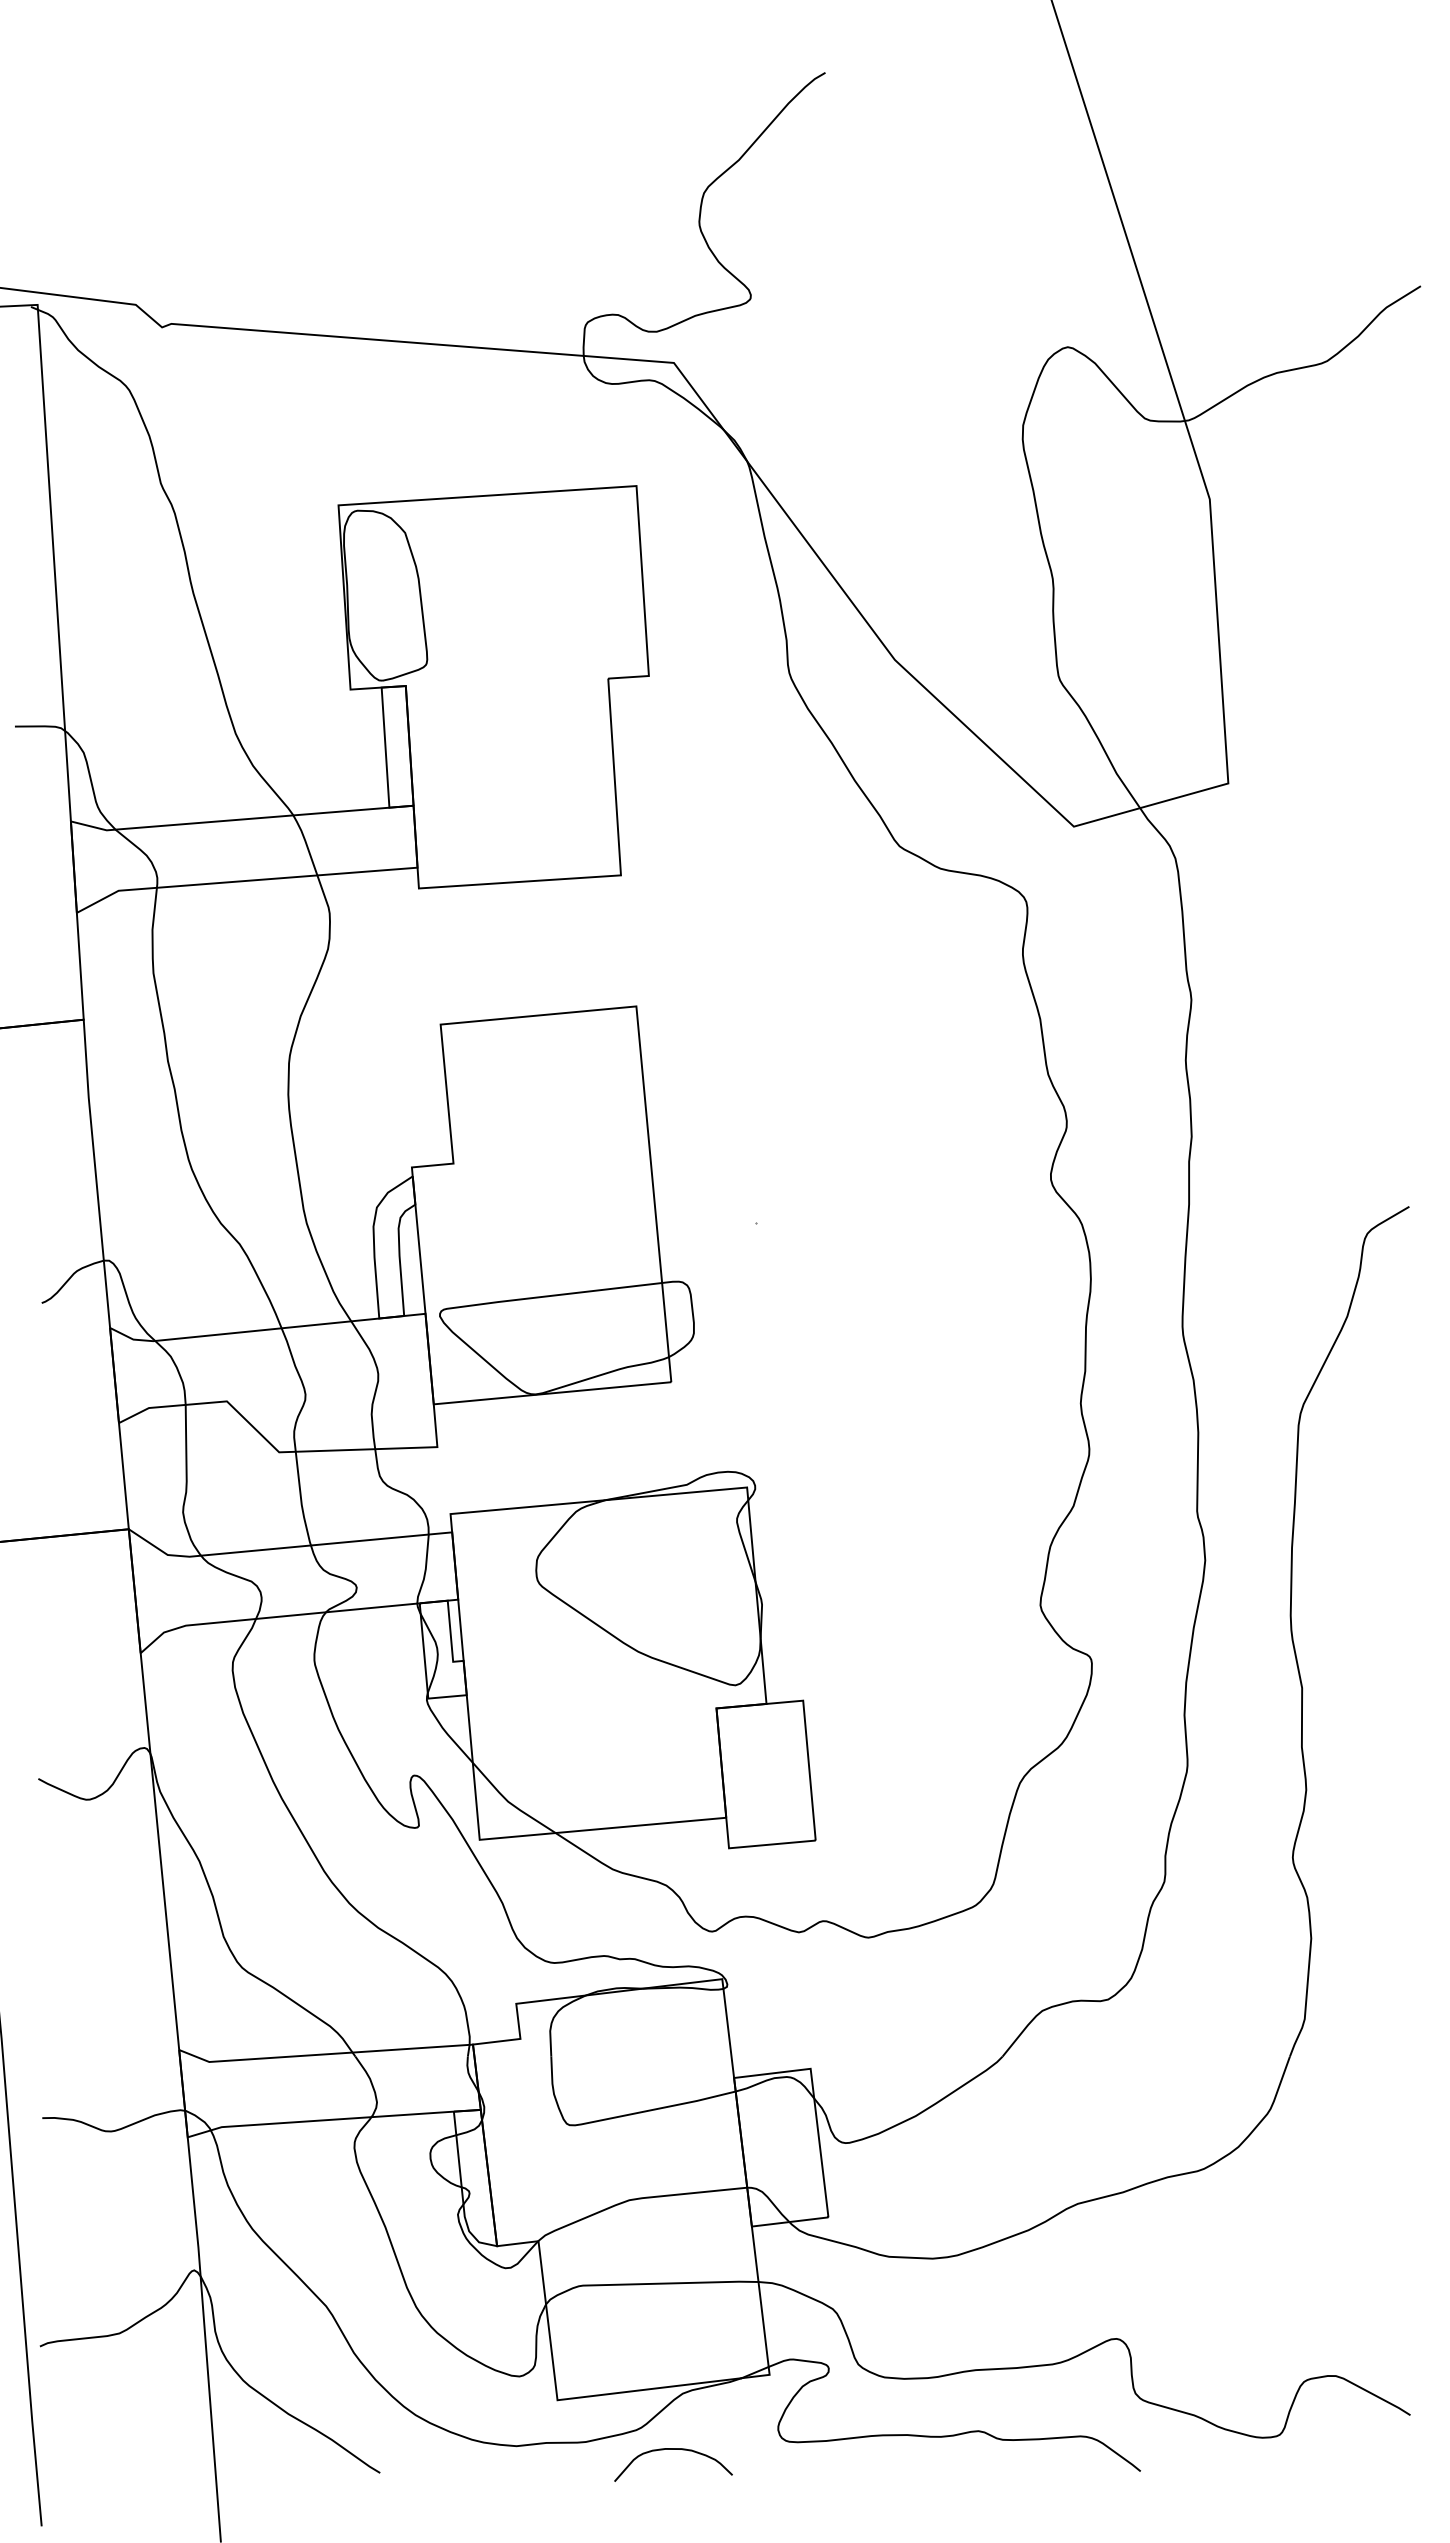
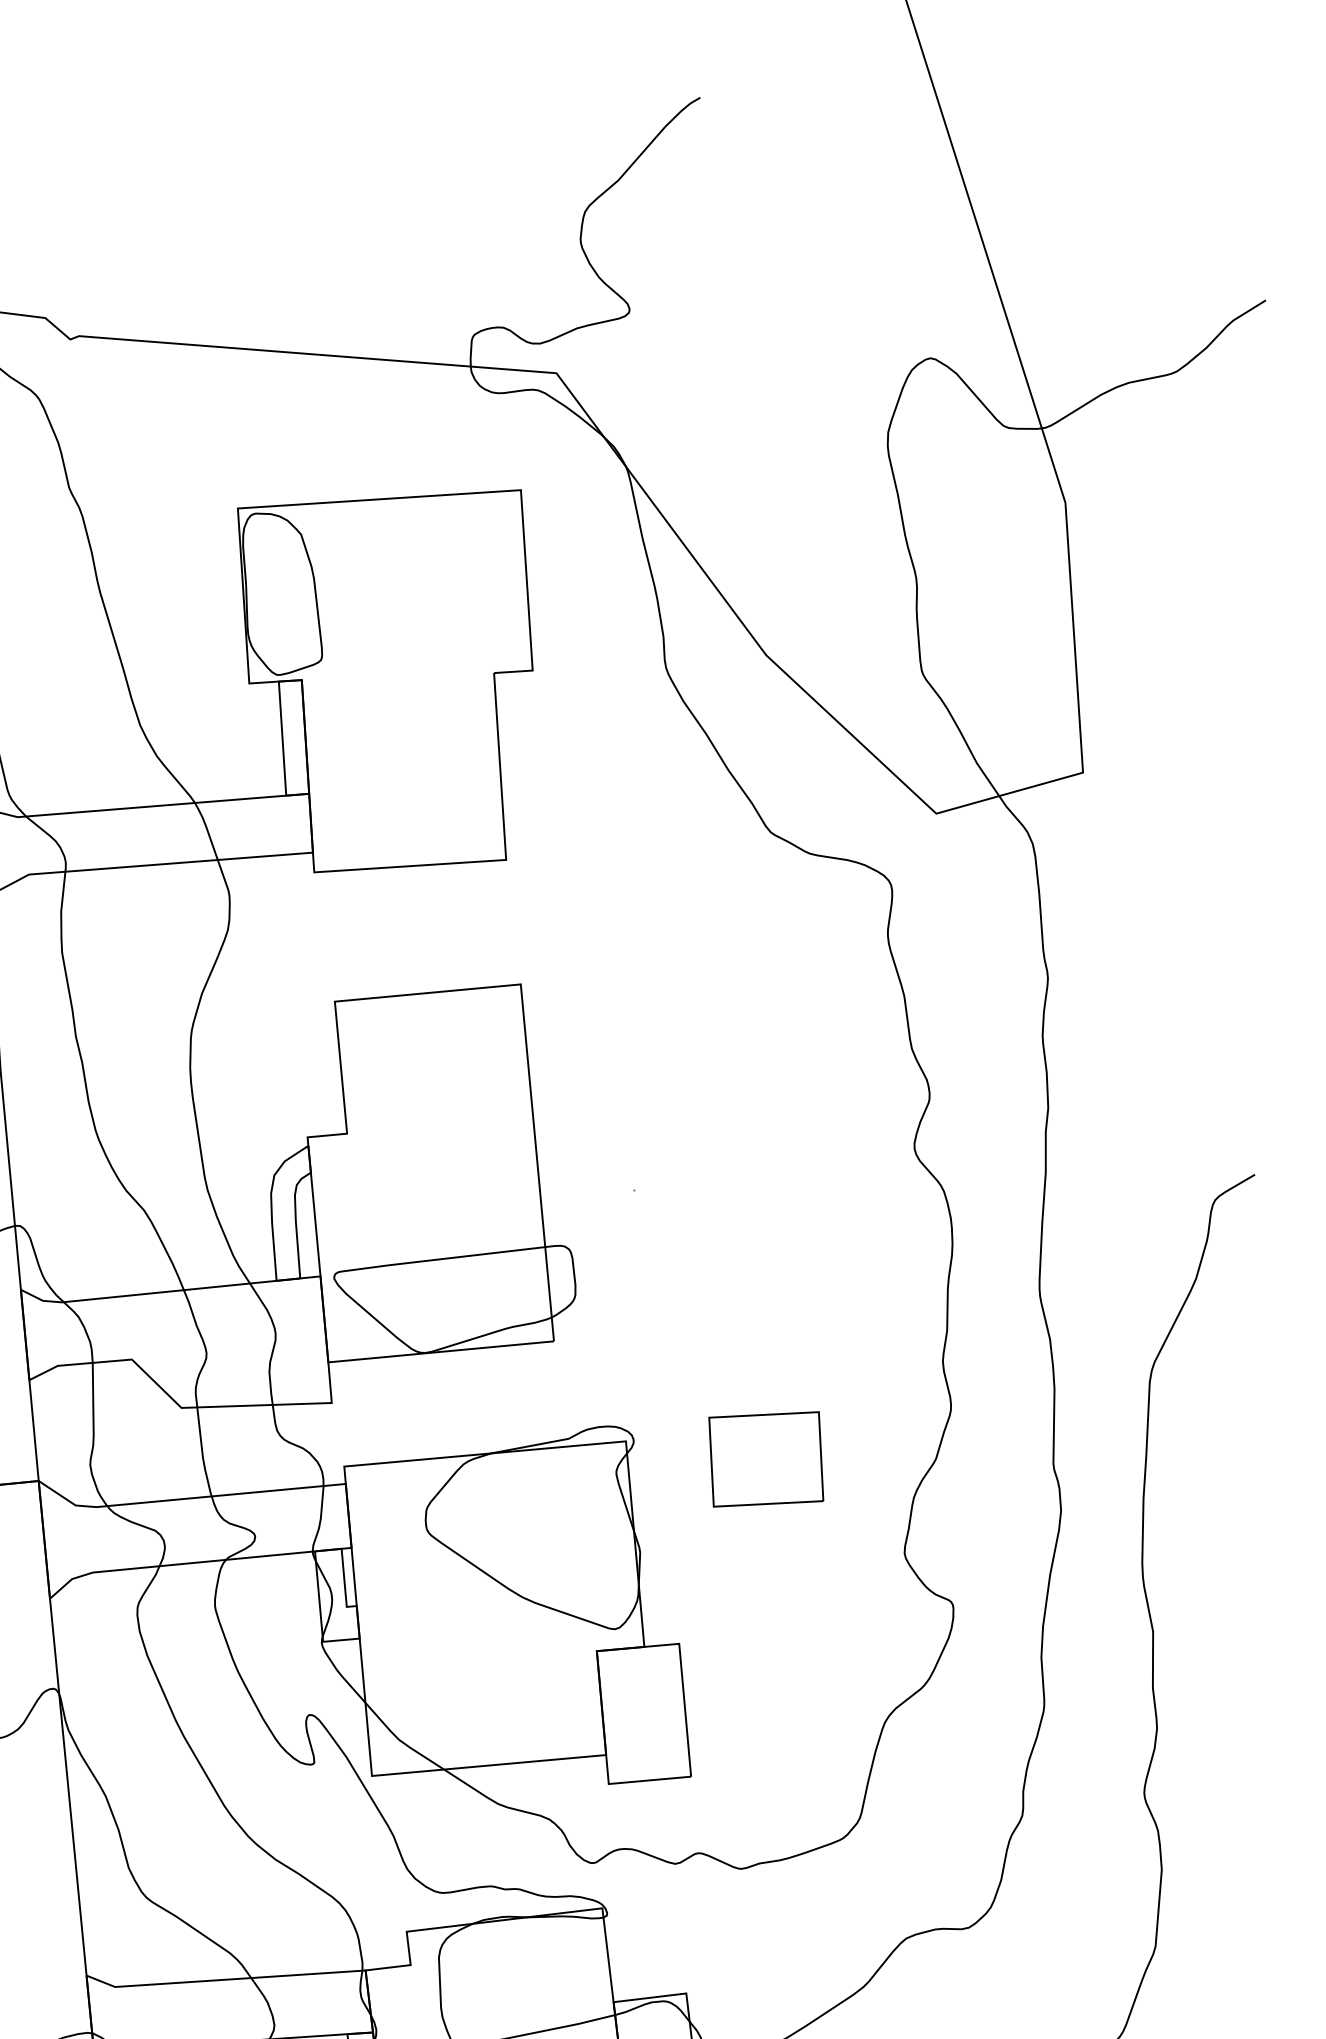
part: (894, 1506) -> (765, 1459), added

